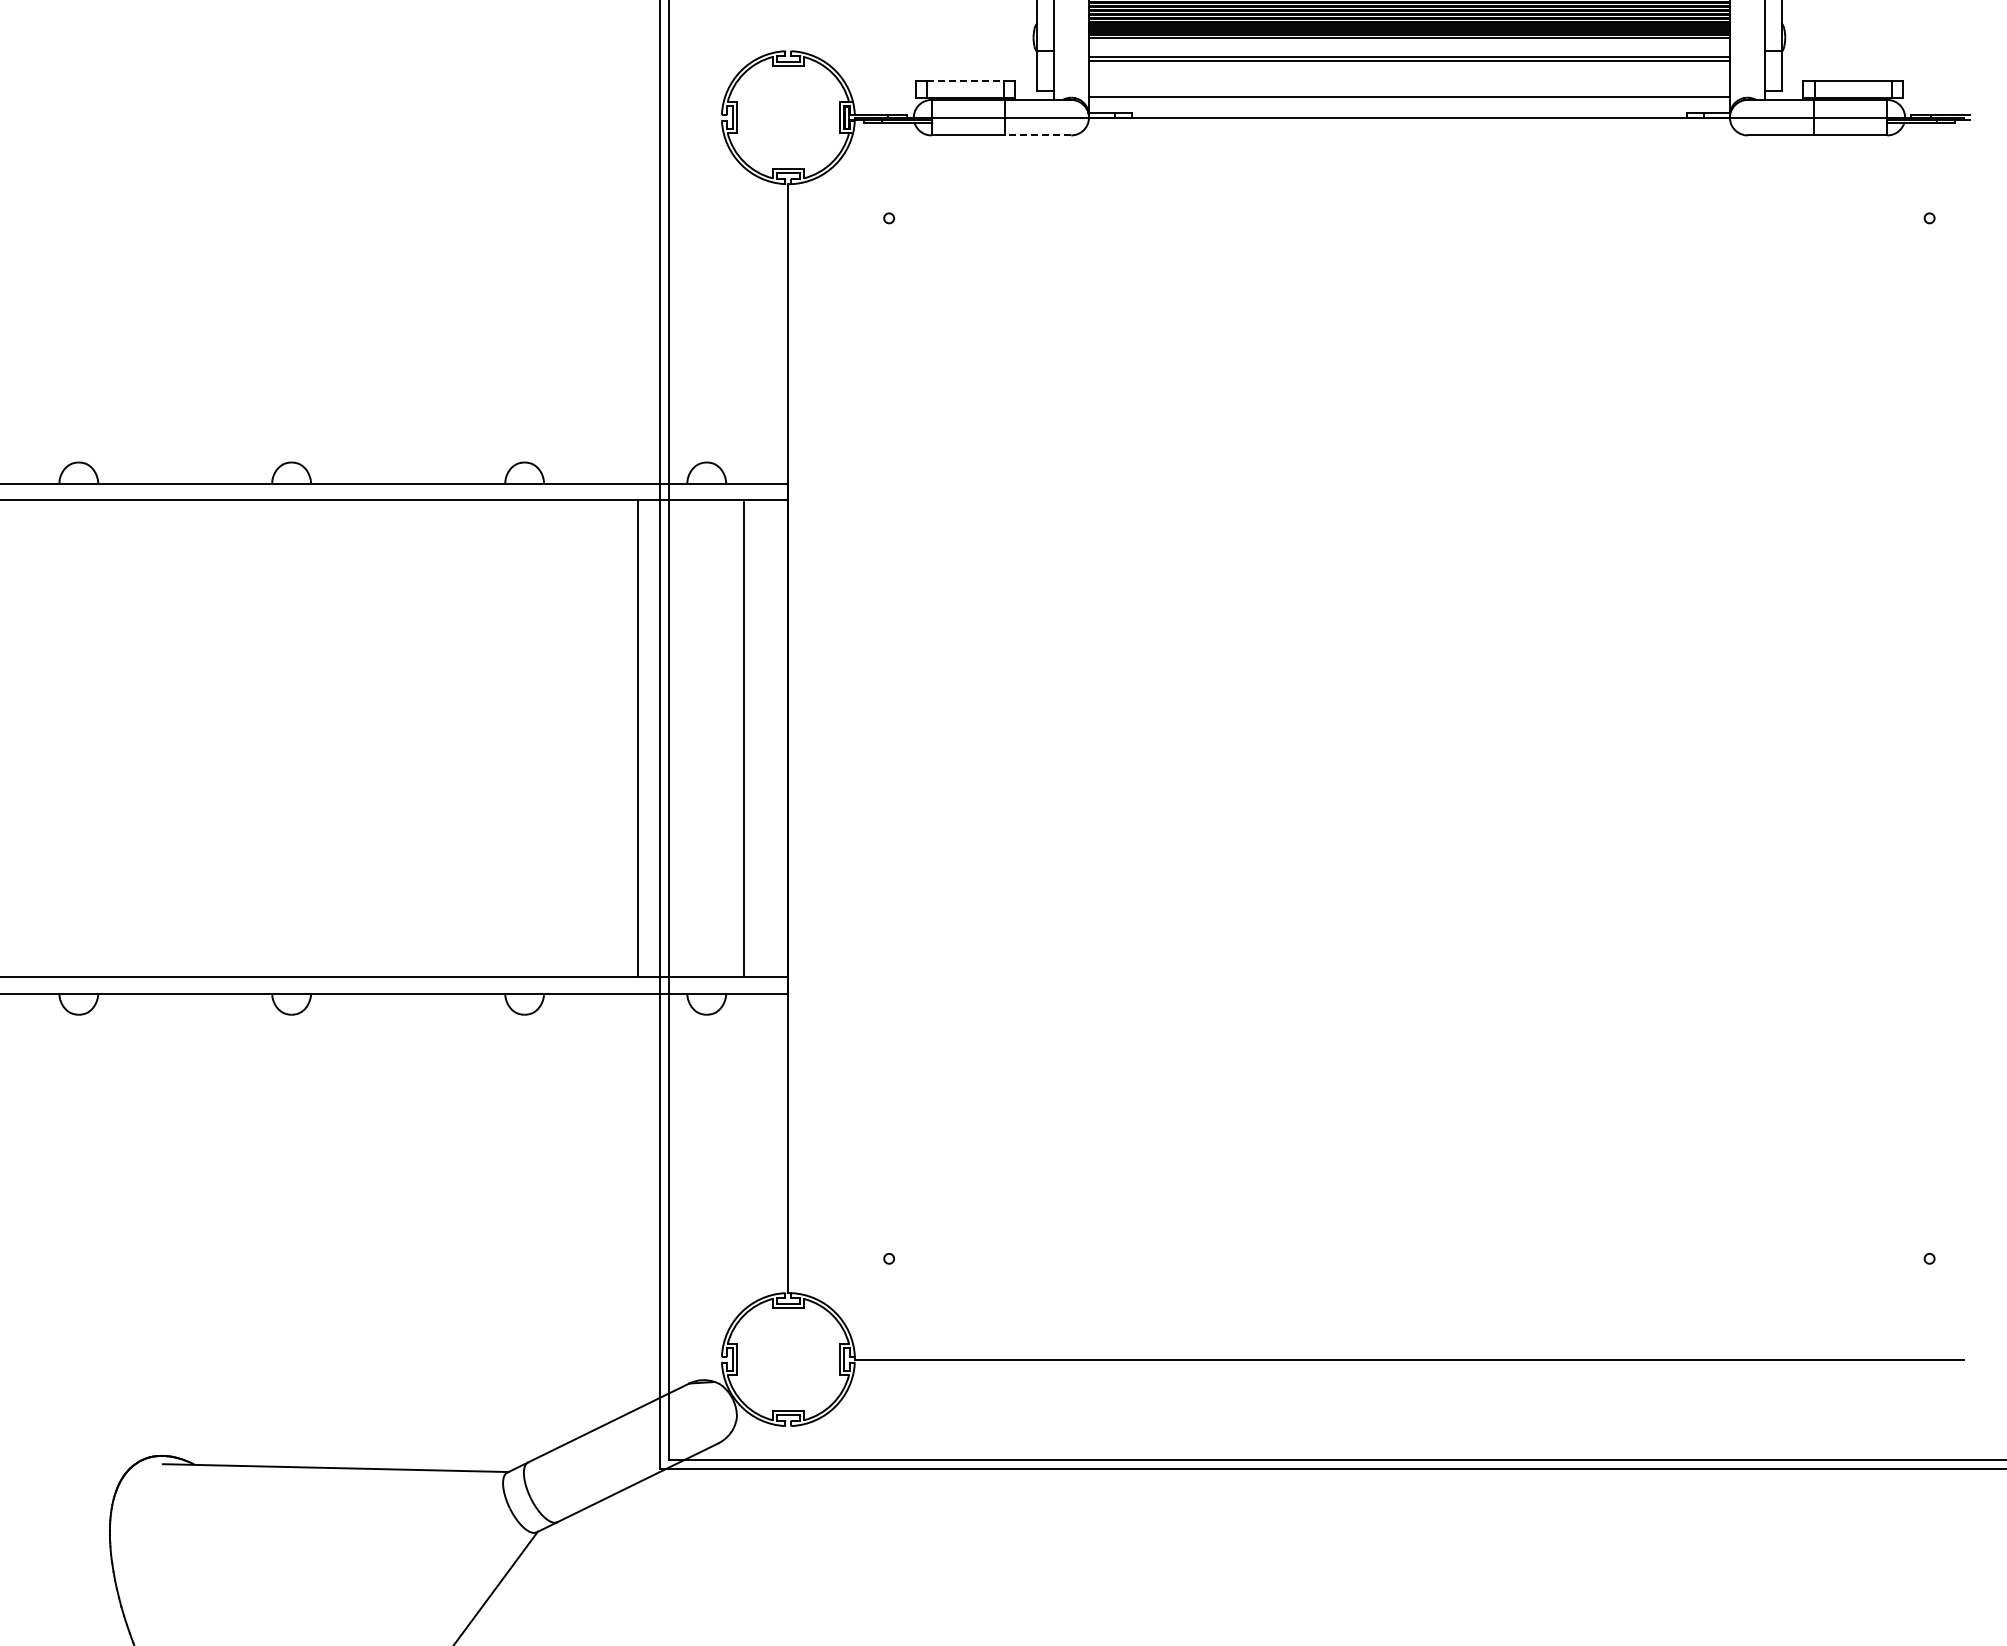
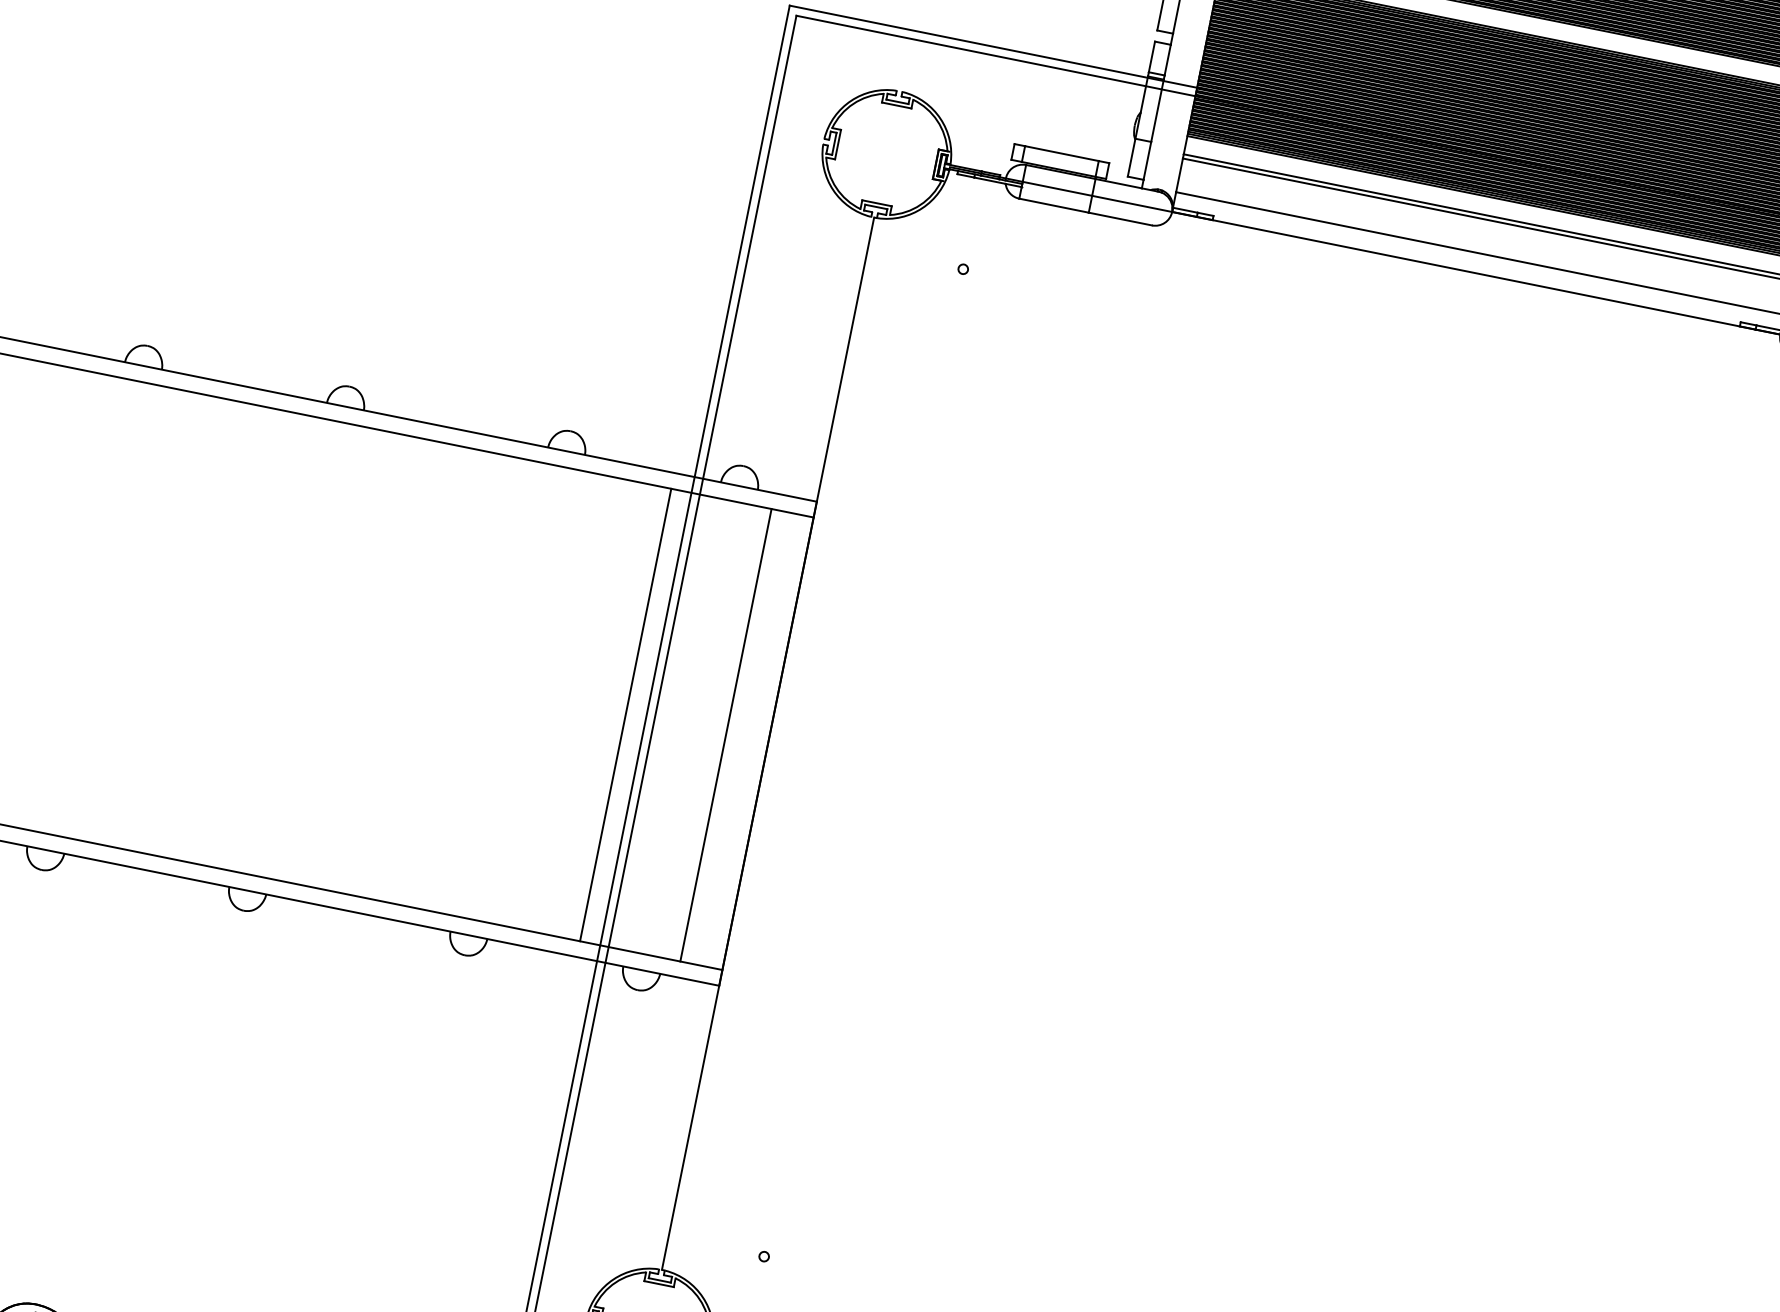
line: (965, 81) -> (1061, 153), dashed -> solid
line: (1037, 135) -> (1119, 219), dashed -> solid

